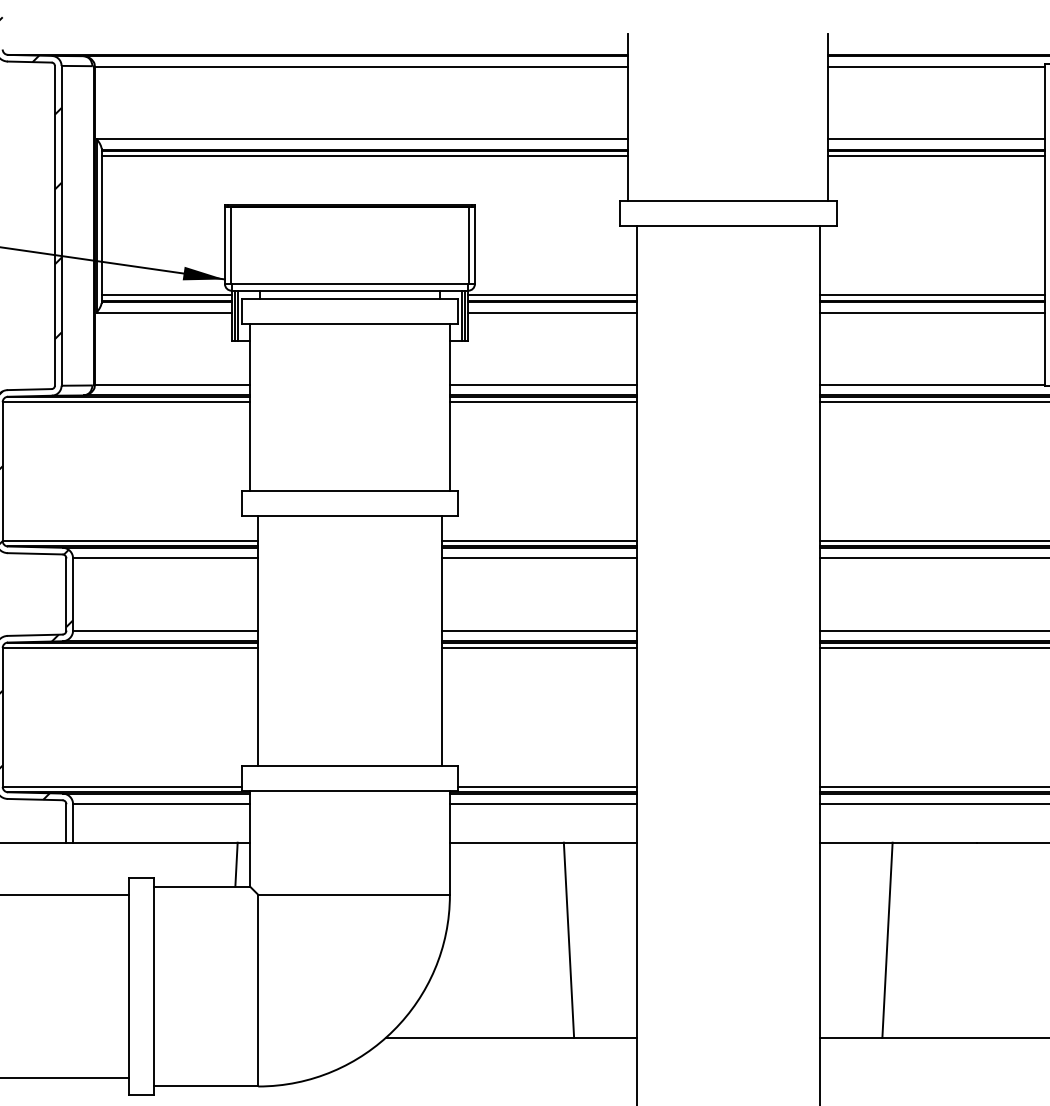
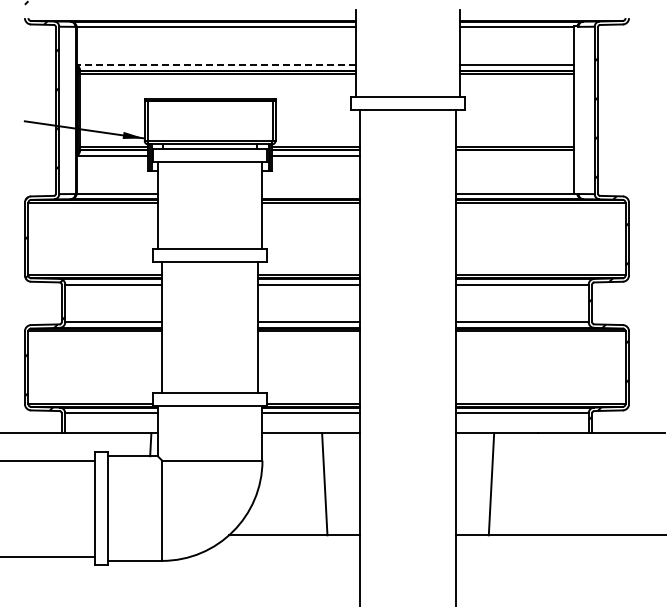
line: (362, 138) -> (216, 64), solid -> dashed
line: (931, 311) -> (514, 155), removed
line: (543, 384) -> (311, 193), removed

